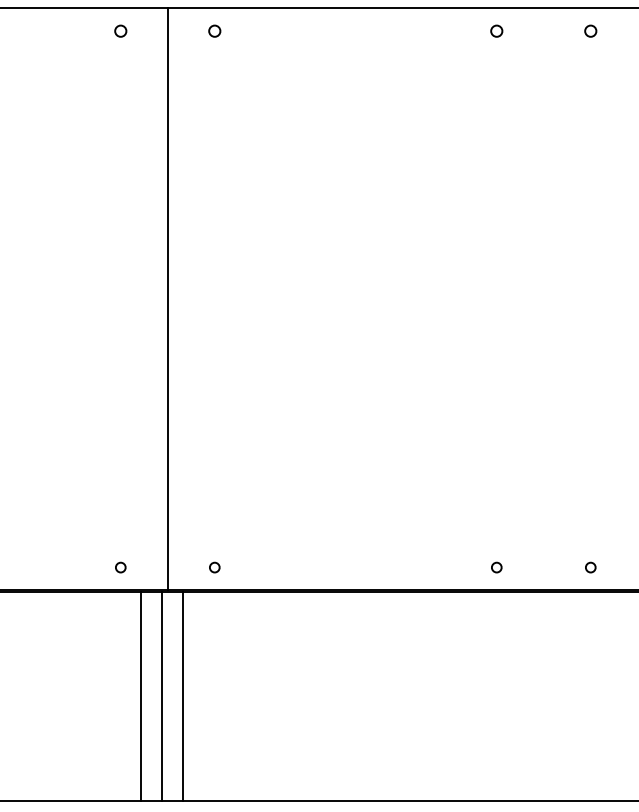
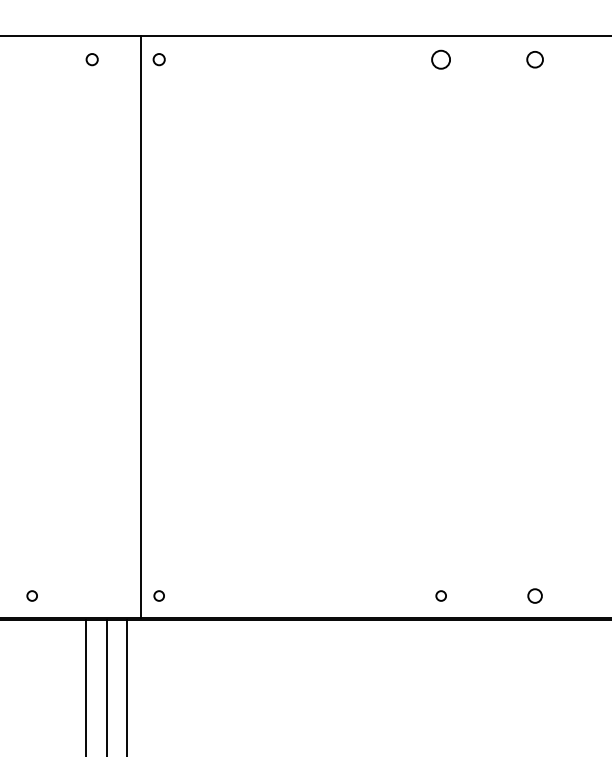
circle: (120, 30) -> (91, 58), moved
circle: (496, 30) -> (440, 58), size x1.6
circle: (590, 30) -> (534, 58), size x1.4
line: (167, 298) -> (140, 326), moved
circle: (120, 567) -> (31, 595), moved
circle: (590, 567) -> (534, 595), size x1.4

